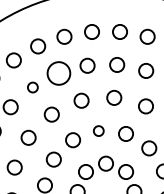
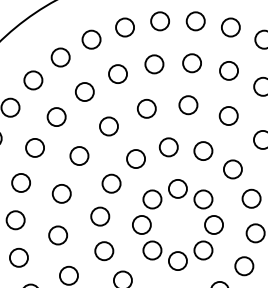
circle: (59, 73) -> (118, 74), size x0.62
circle: (32, 87) -> (84, 91), size x1.43
circle: (98, 131) -> (168, 147), size x1.43

